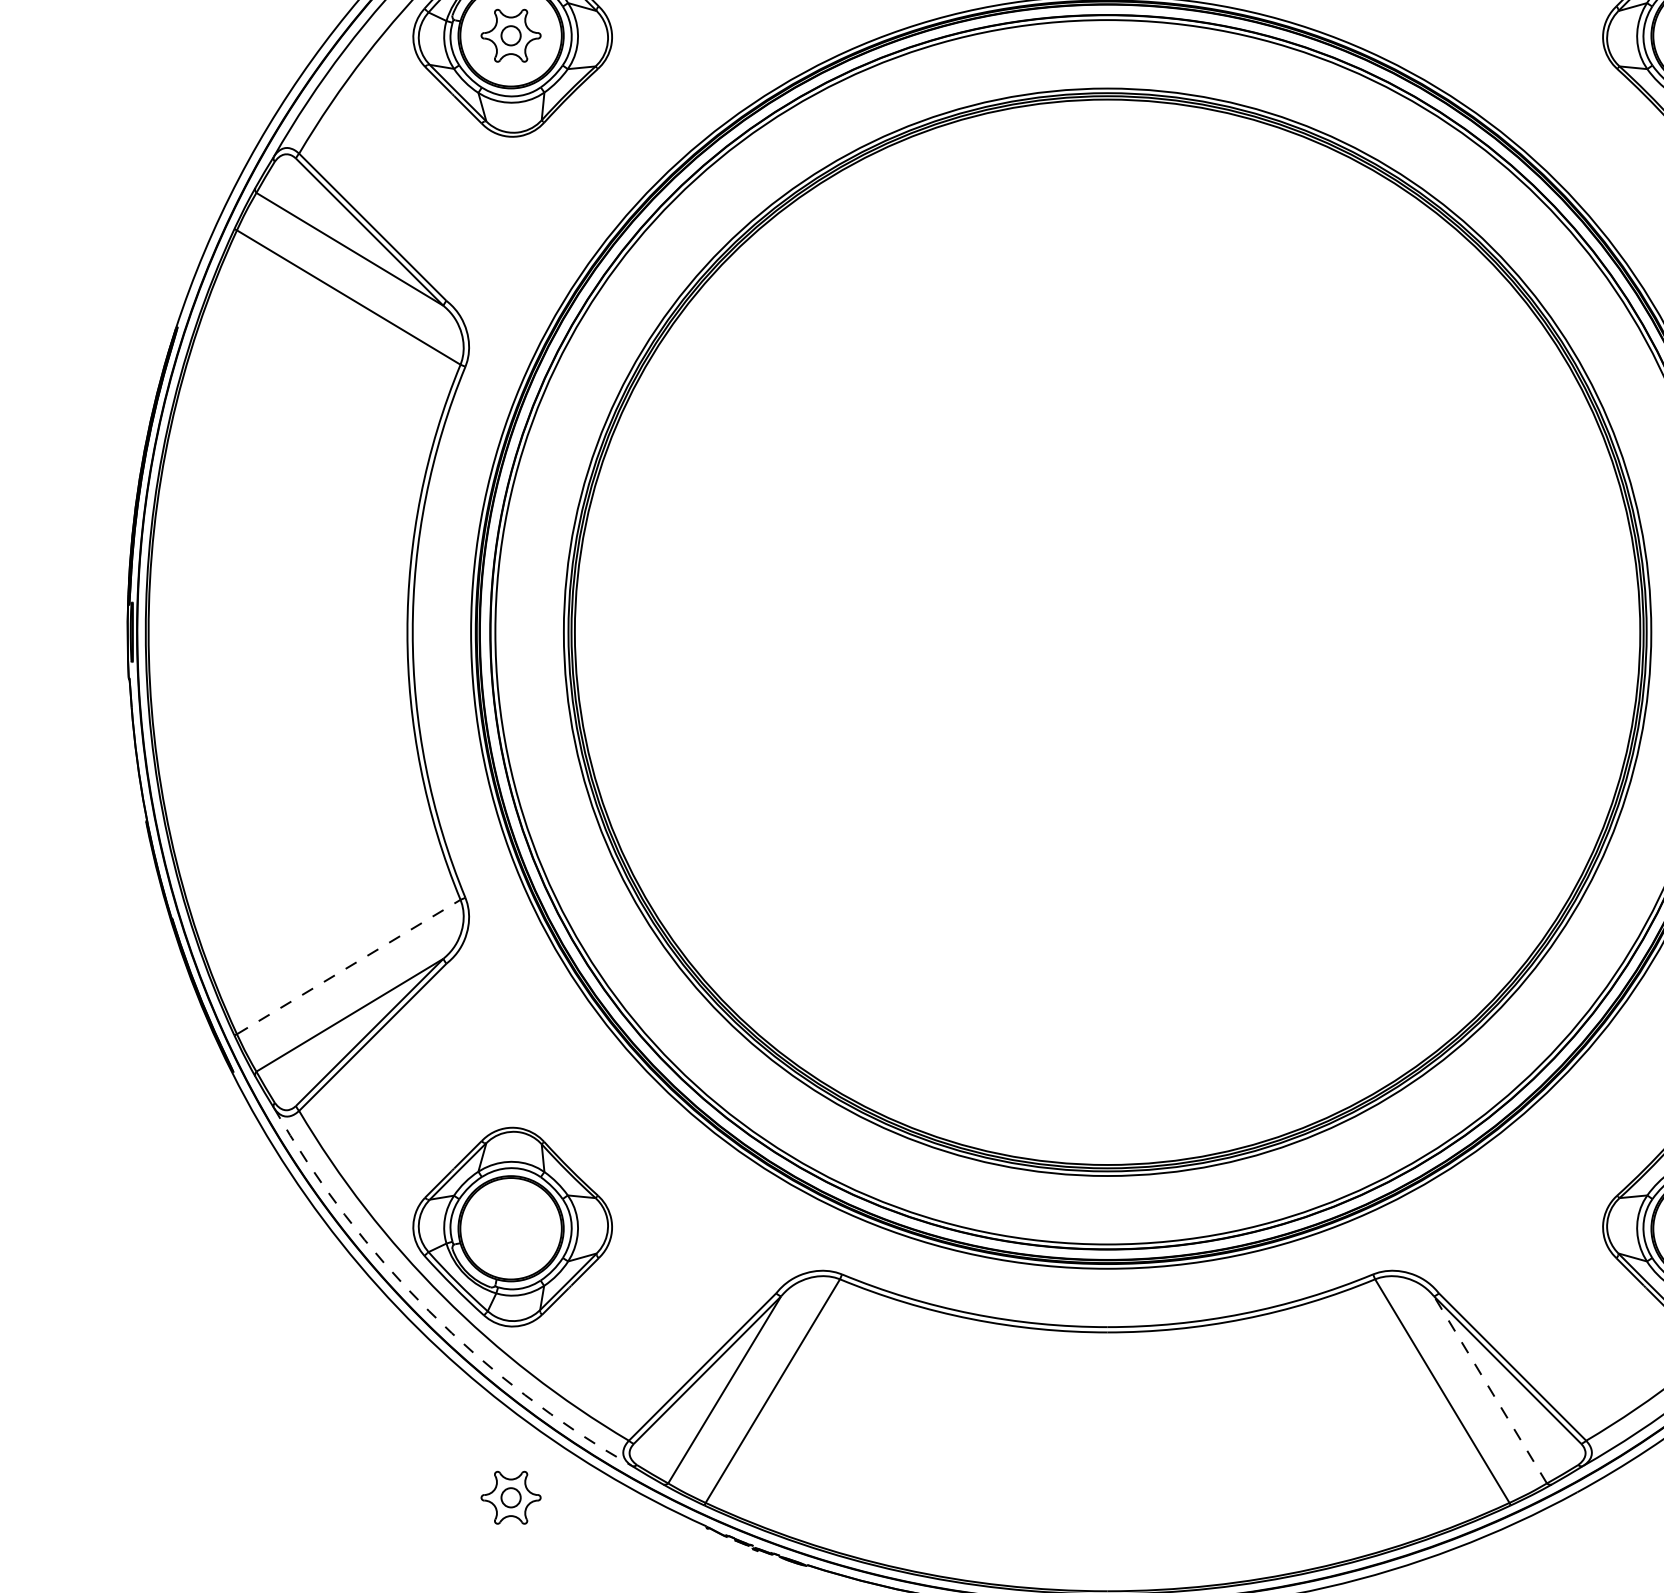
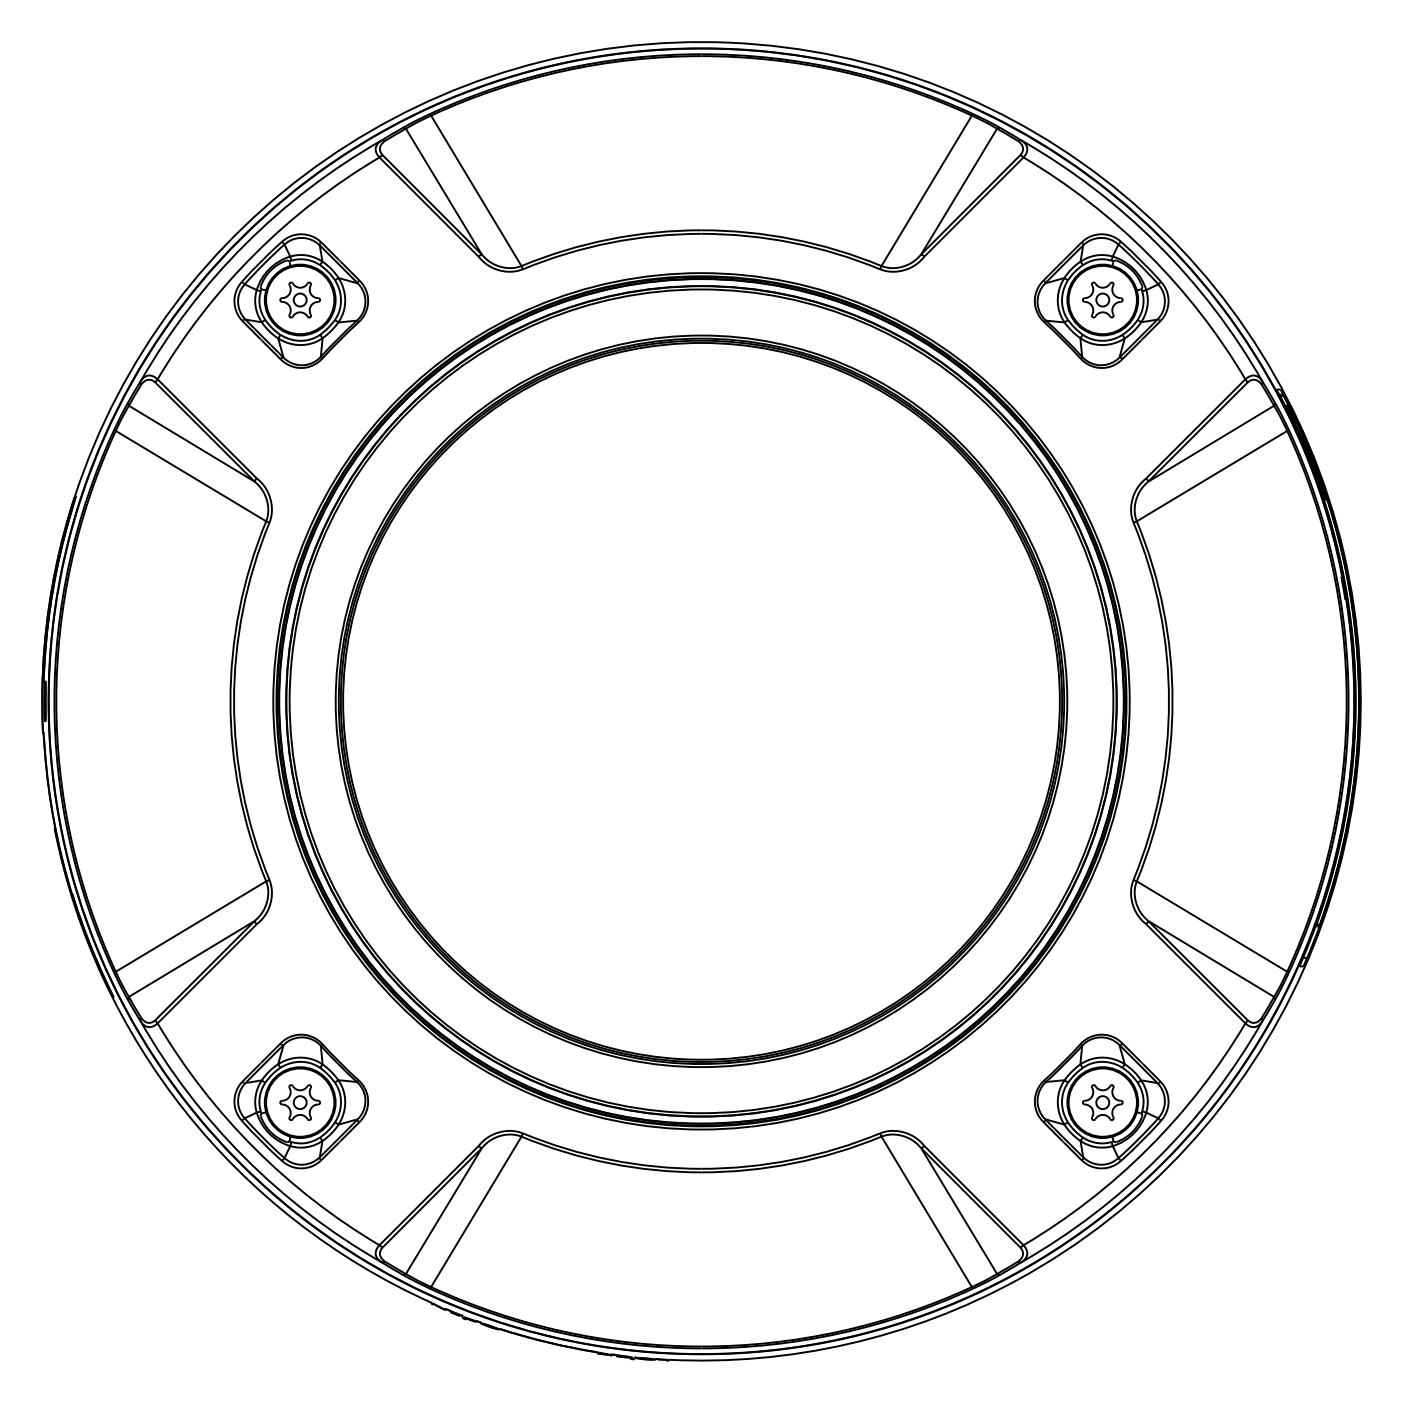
line: (348, 966) -> (190, 926), dashed -> solid
line: (428, 1310) -> (244, 1157), dashed -> solid
line: (1489, 1389) -> (958, 1210), dashed -> solid
part: (510, 1497) -> (299, 1102), moved

